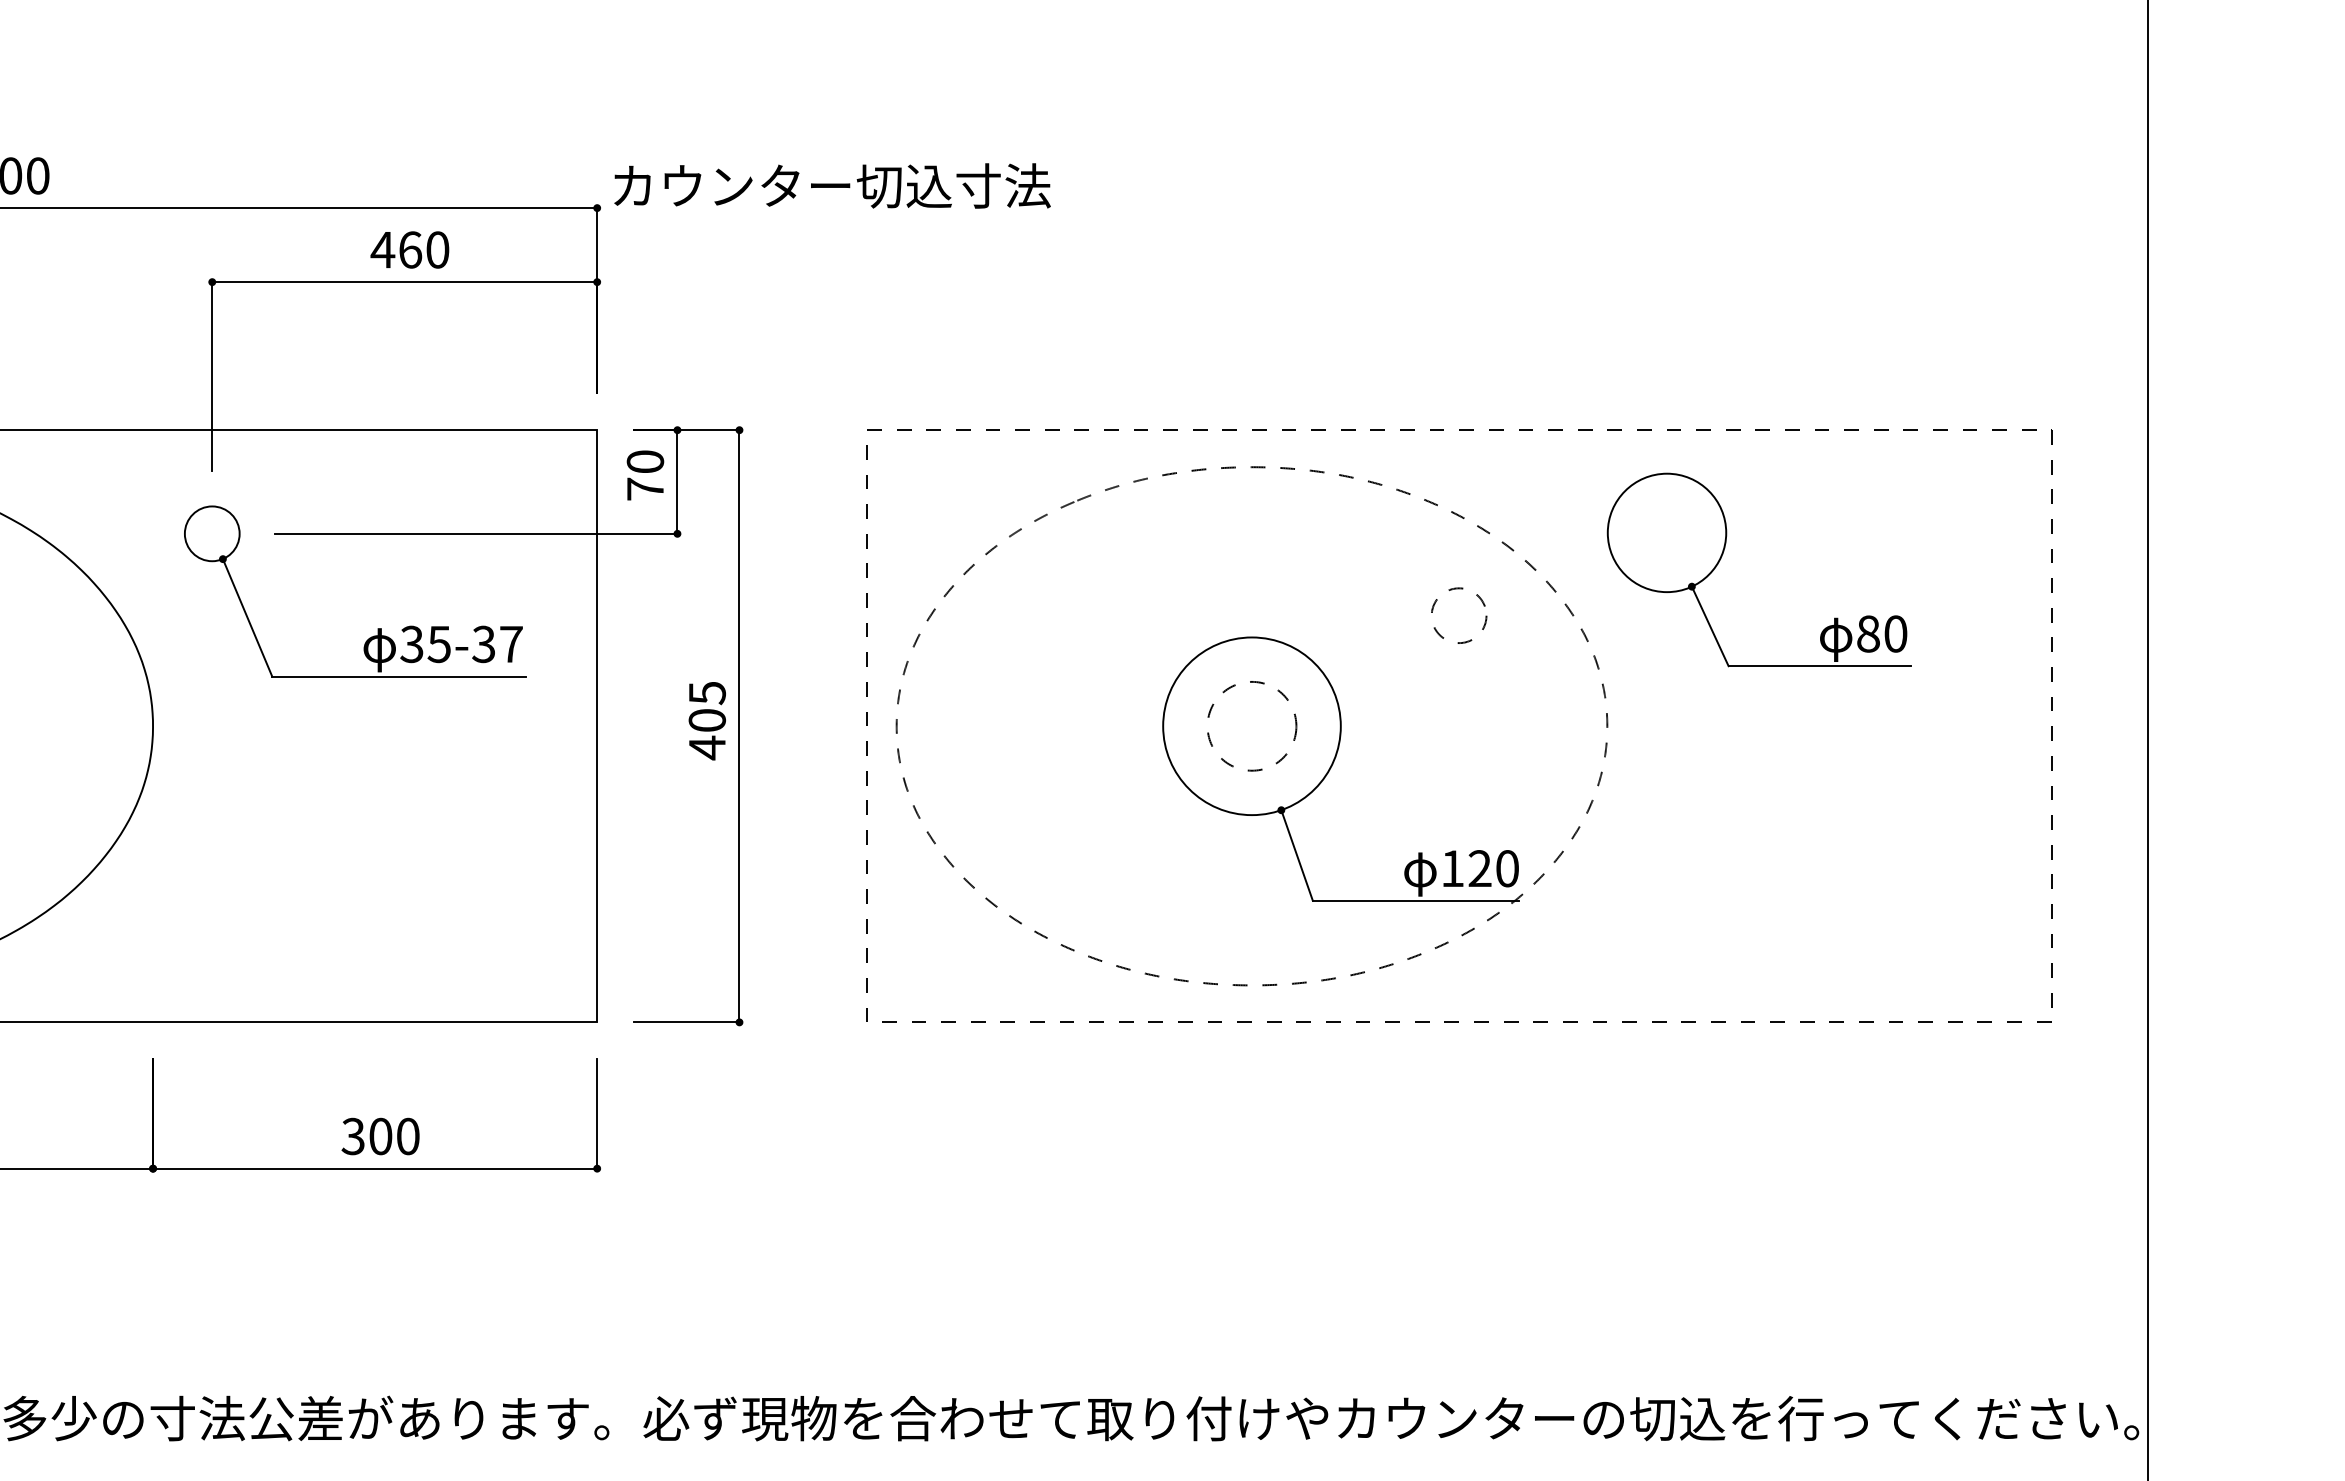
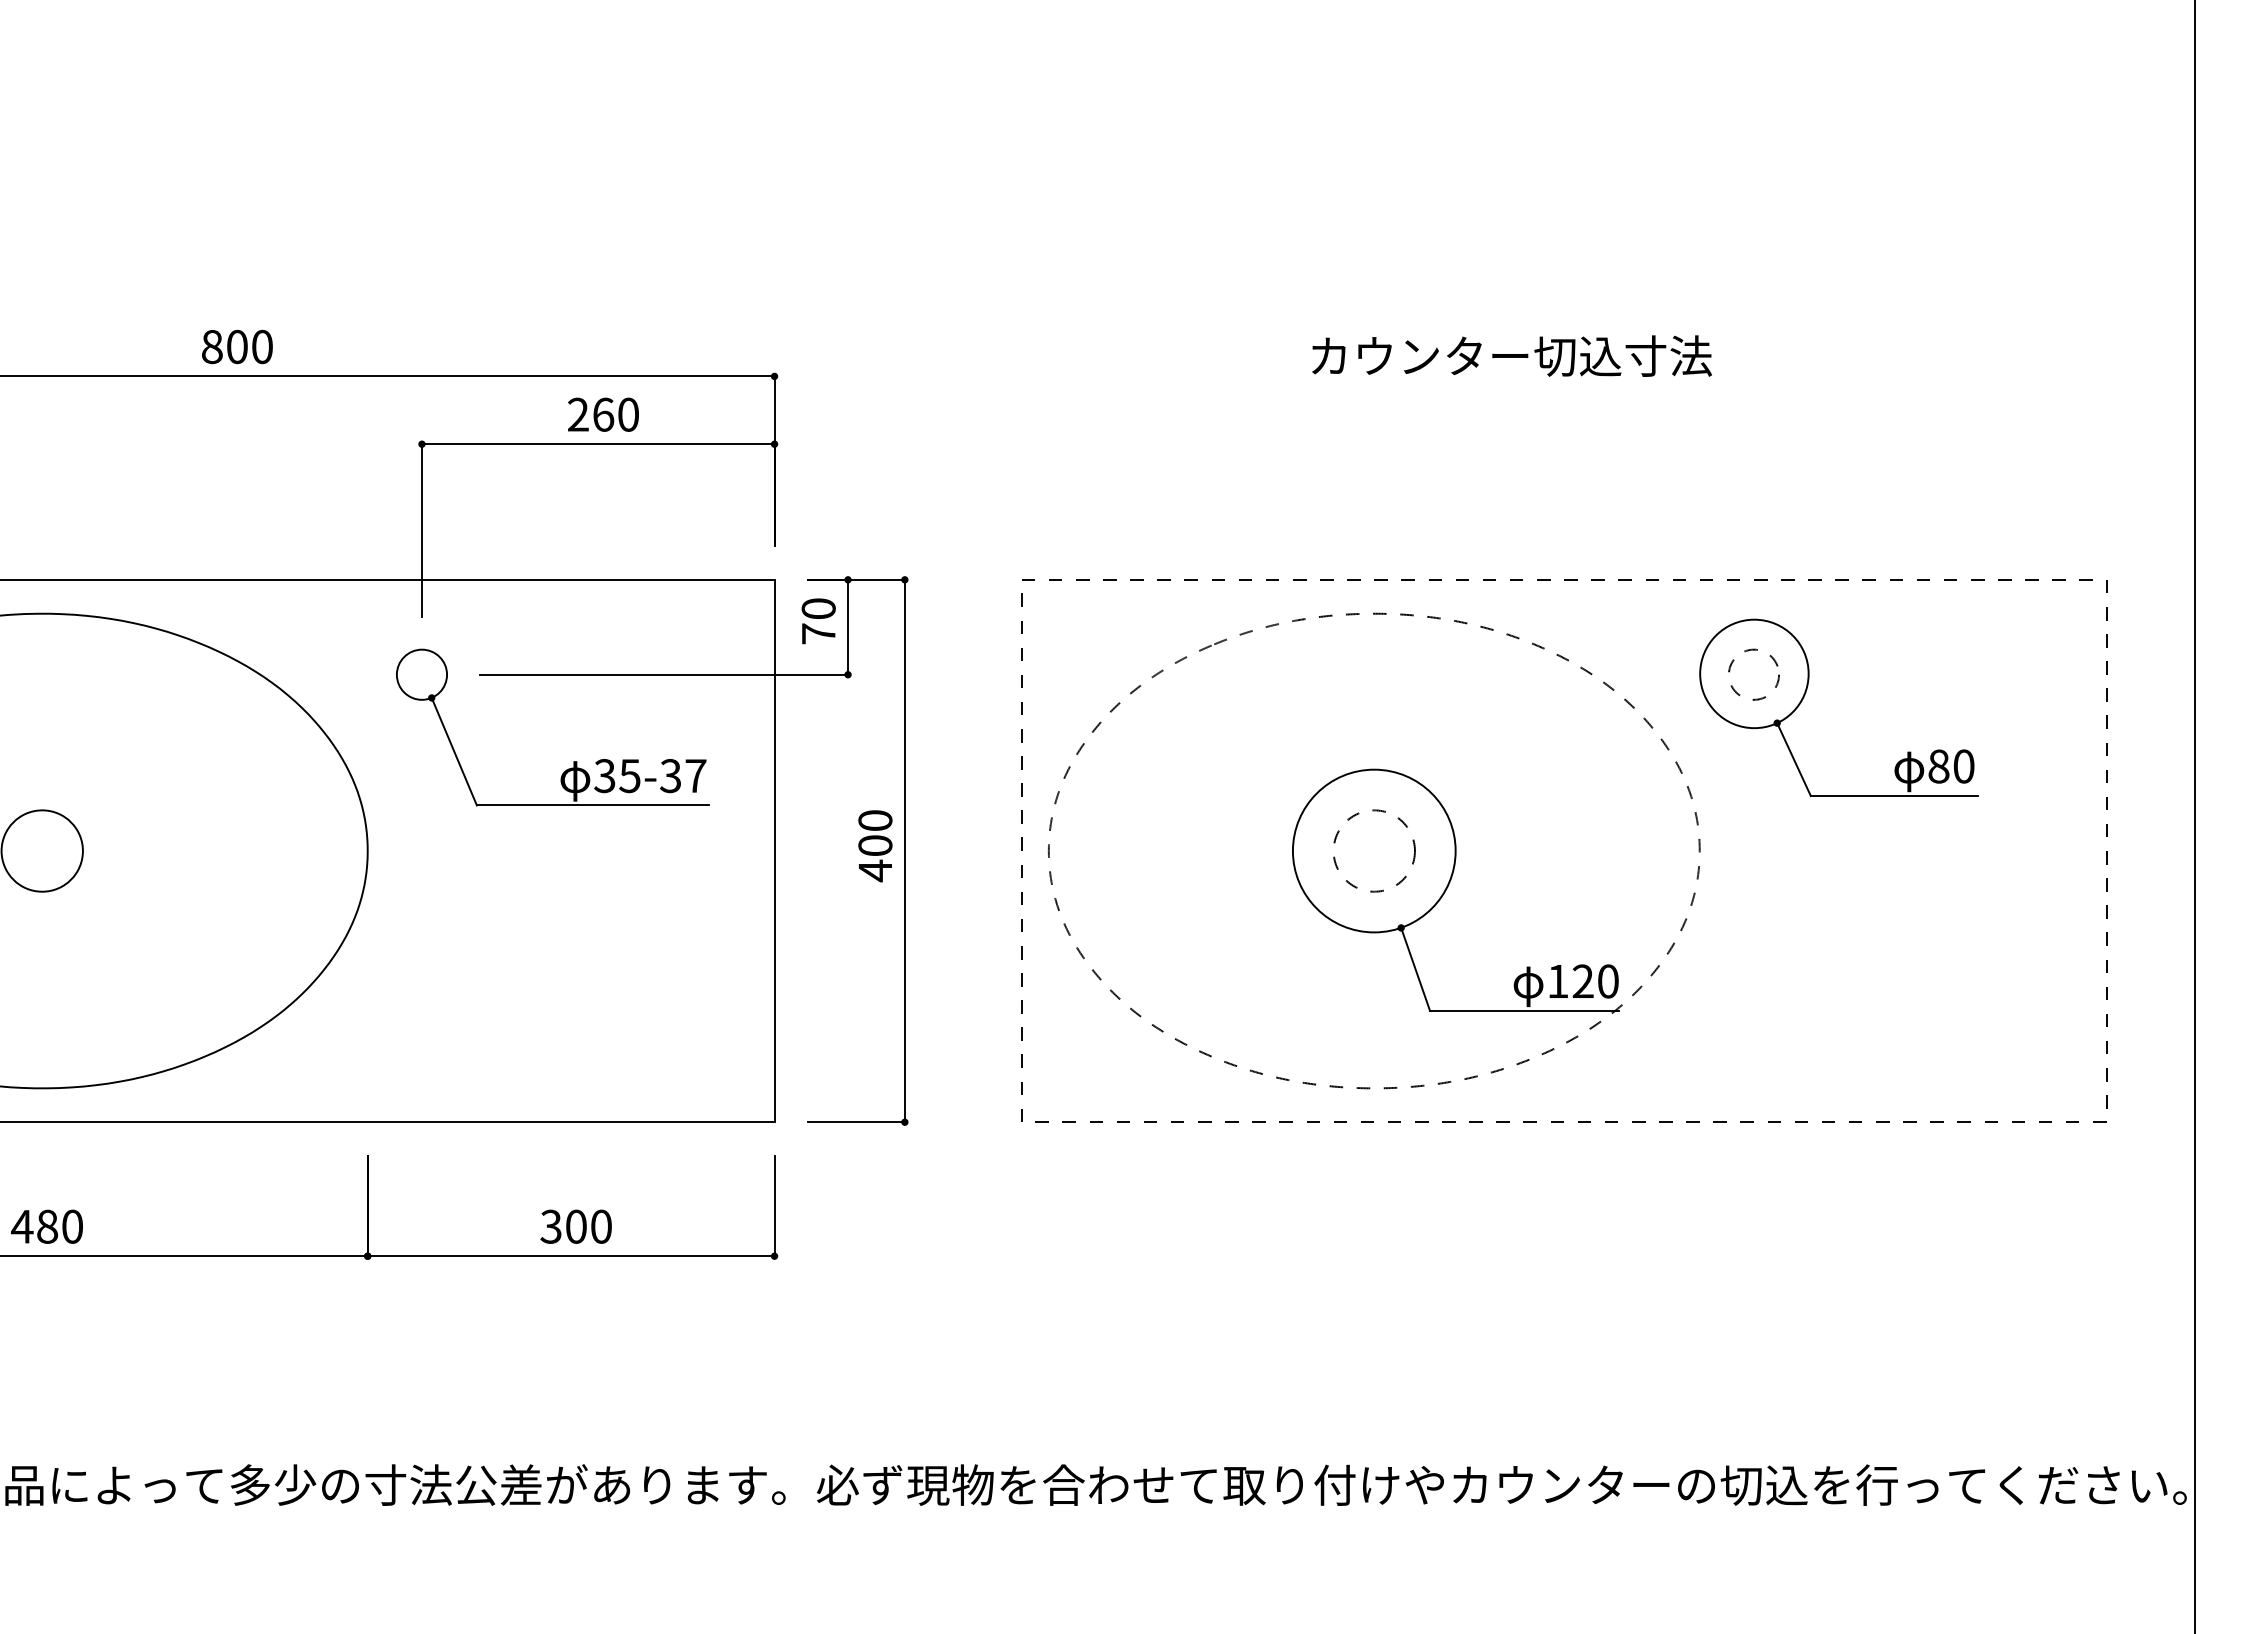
text: (831, 185) -> (1511, 355), moved
text: (382, 249) -> (577, 414), 460 -> 260
circle: (1458, 615) -> (1753, 674), moved
text: (707, 692) -> (875, 820), 405 -> 400

